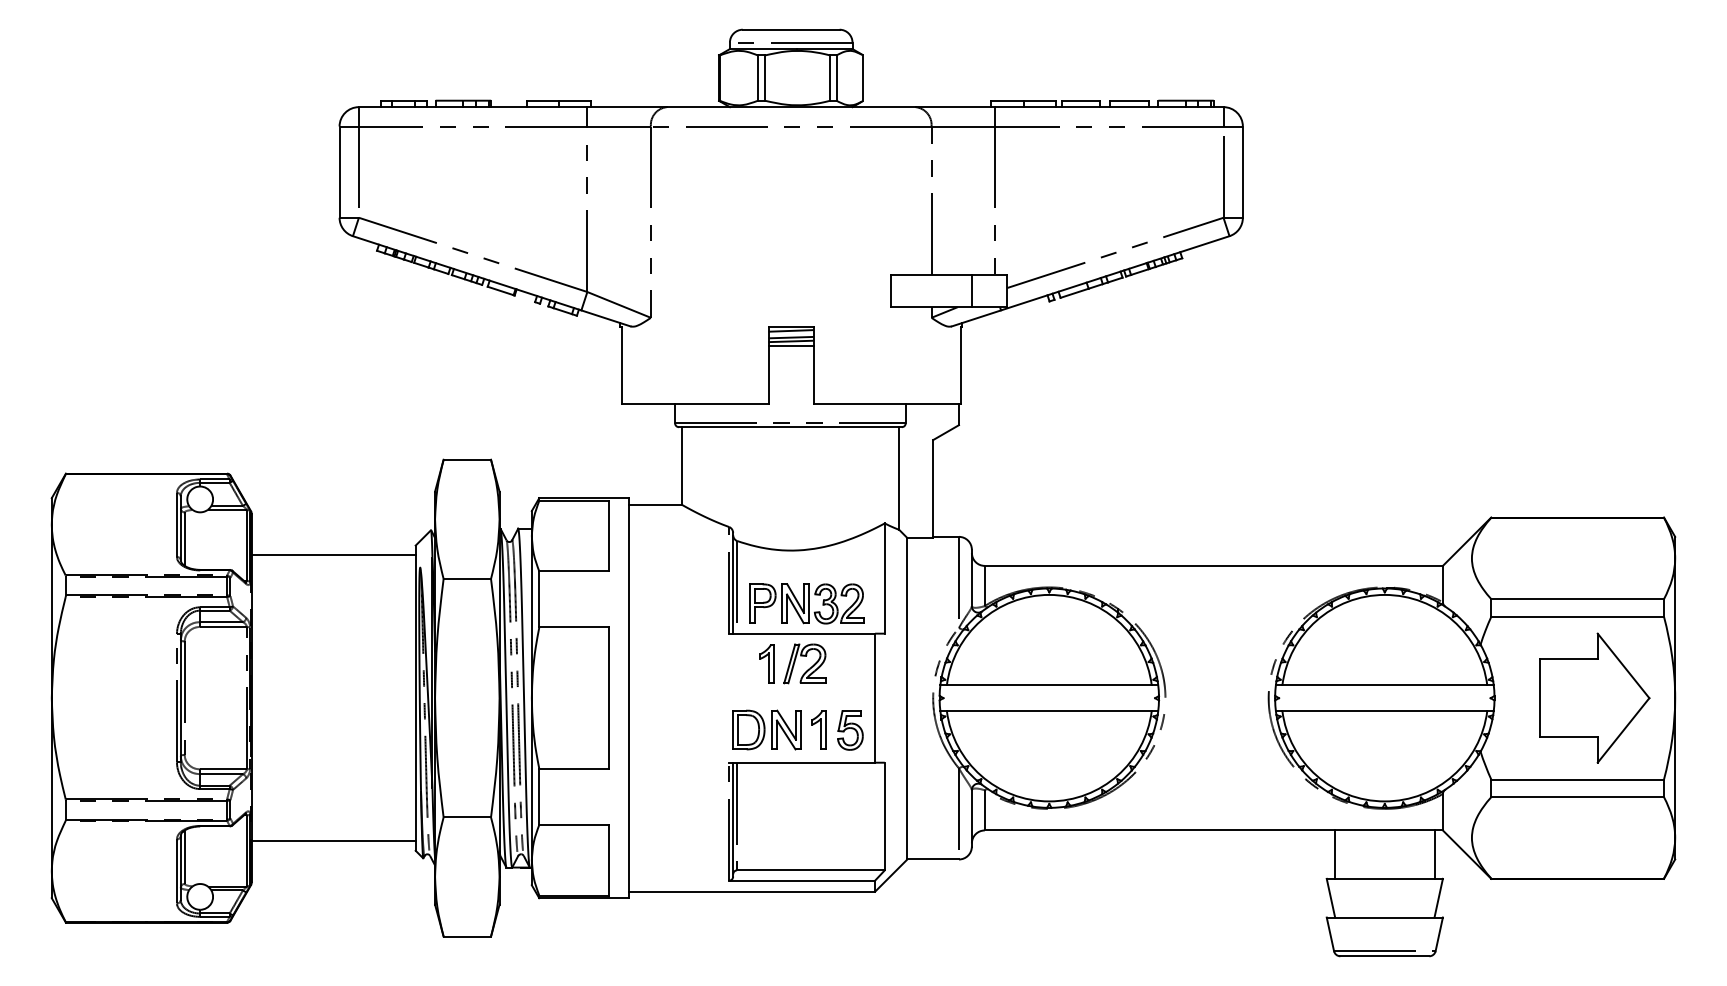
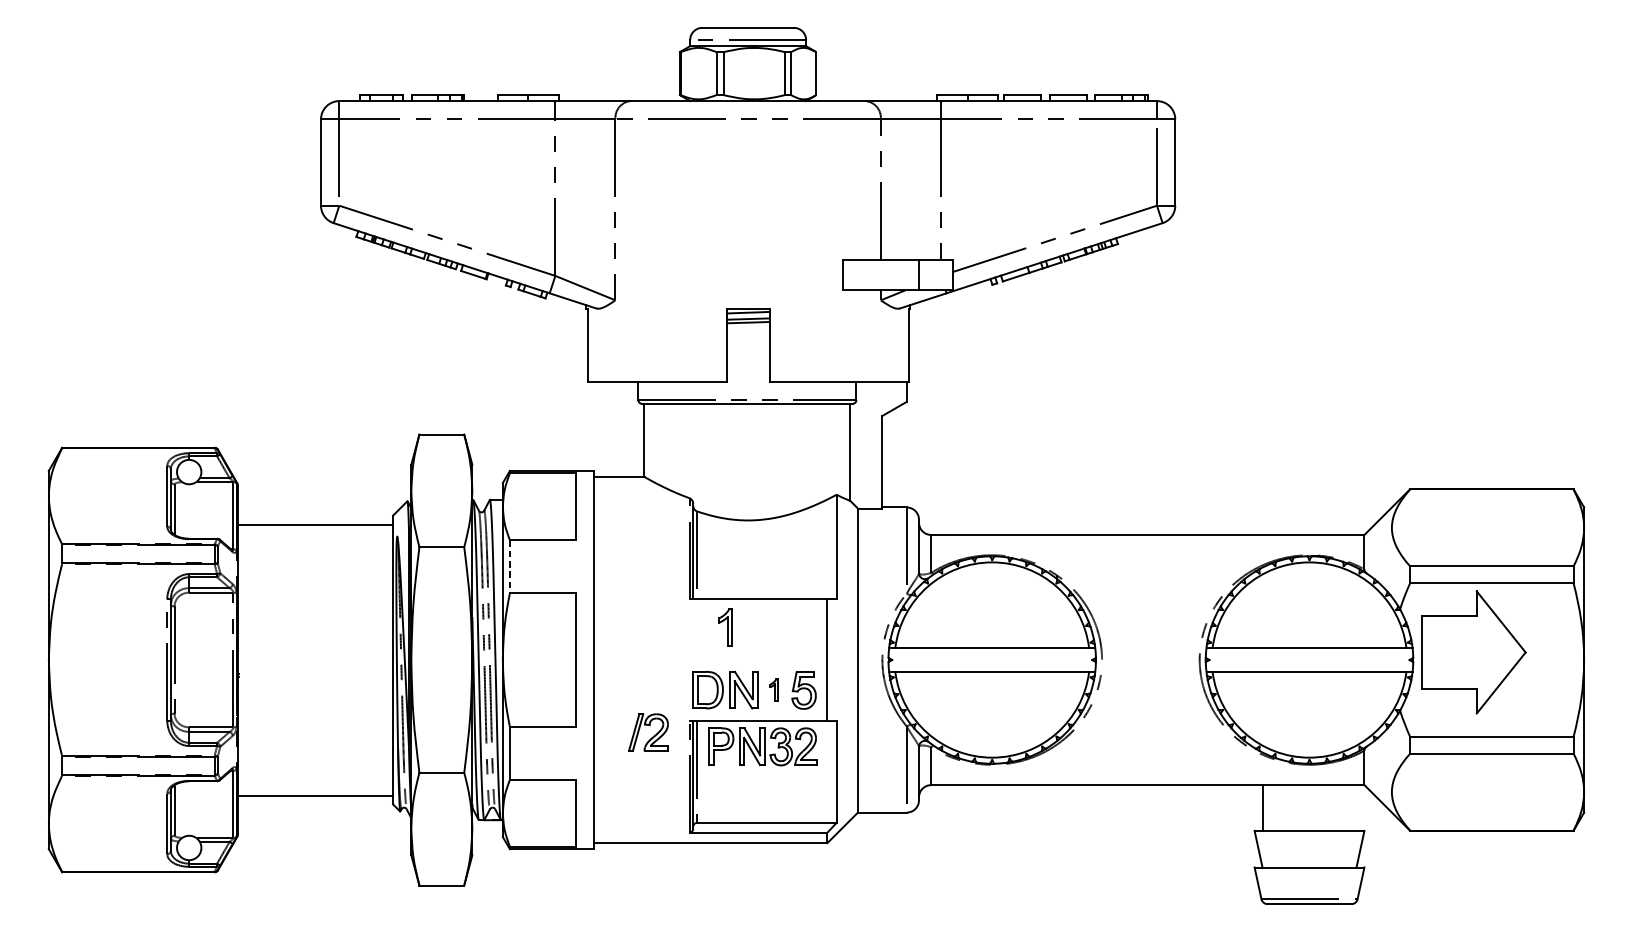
line: (790, 345) -> (747, 326), removed
line: (539, 599) -> (510, 566), solid -> dashed
part: (806, 603) -> (762, 746), moved
part: (808, 668) -> (651, 736), moved
part: (1594, 697) -> (1473, 651), moved
part: (818, 729) -> (773, 689), size x0.6
line: (1434, 854) -> (1356, 807), removed

